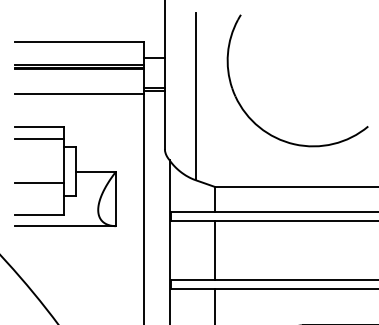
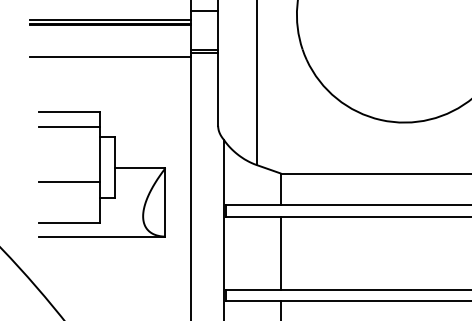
part: (65, 176) -> (102, 174), moved

